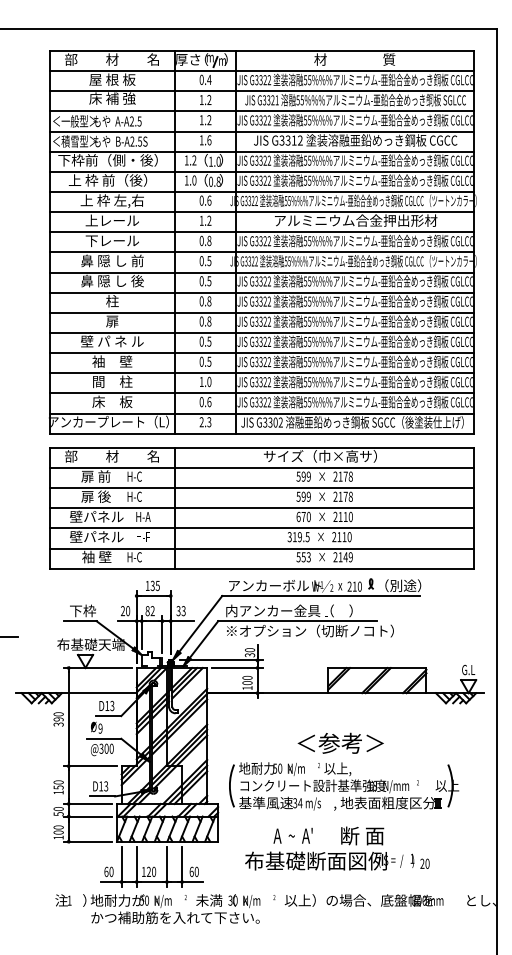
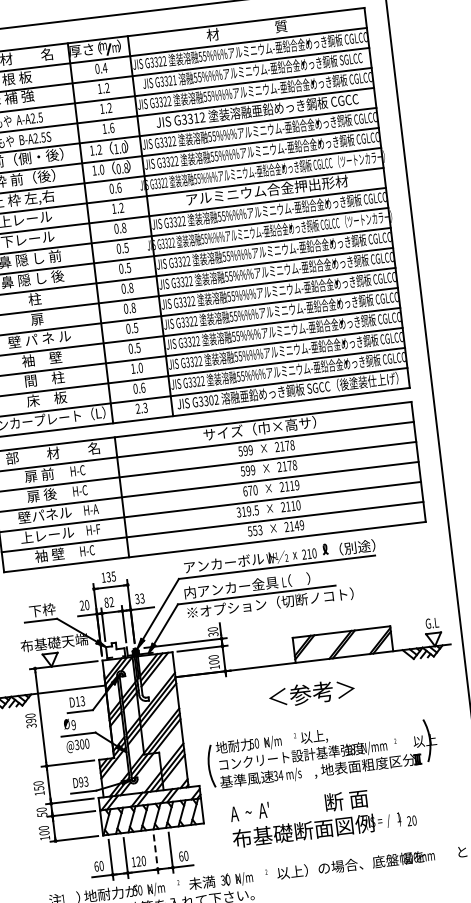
text: (350, 516) -> (296, 484), 2110 -> 2119
text: (89, 536) -> (40, 535), 壁パネル -> 上レール
text: (340, 742) -> (311, 692), moved
text: (101, 786) -> (81, 782), D13 -> D93
text: (292, 835) -> (249, 811), moved
line: (166, 867) -> (155, 855), solid -> dashed

